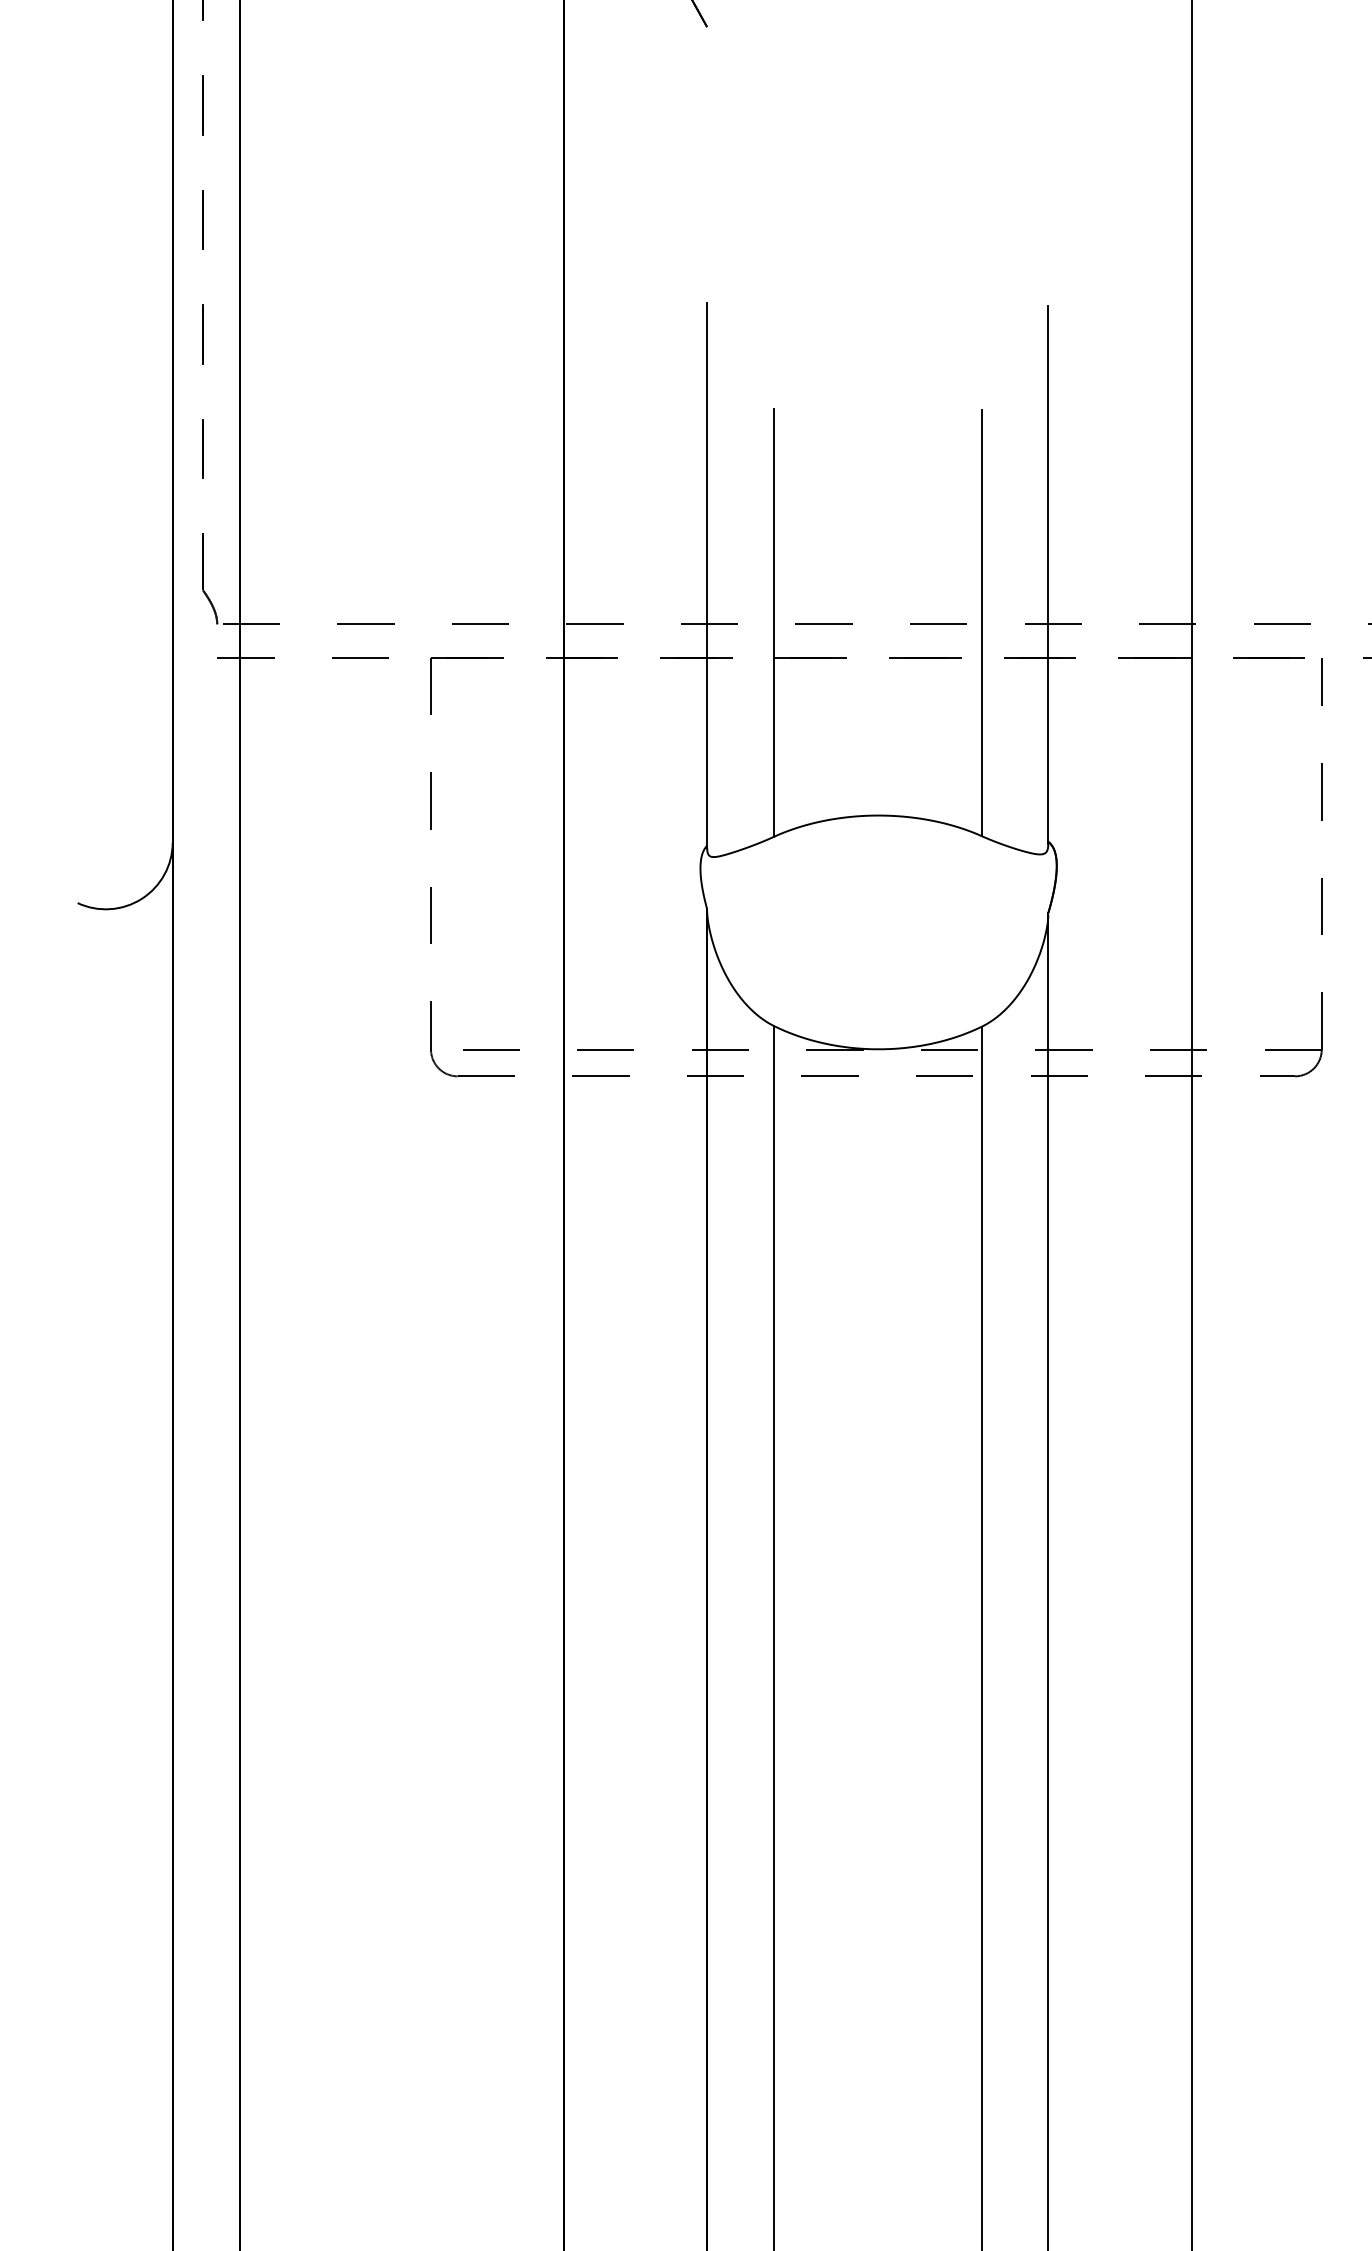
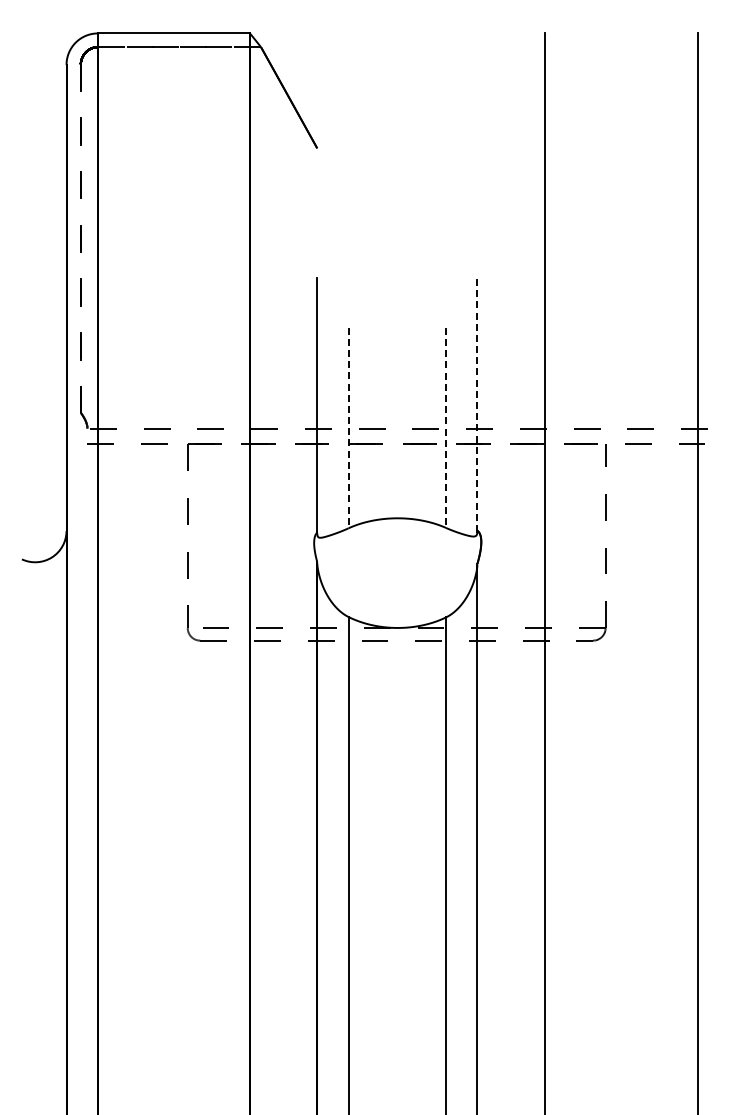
line: (1048, 572) -> (477, 404), solid -> dashed
line: (982, 621) -> (446, 427), solid -> dashed
line: (773, 624) -> (348, 428), solid -> dashed

